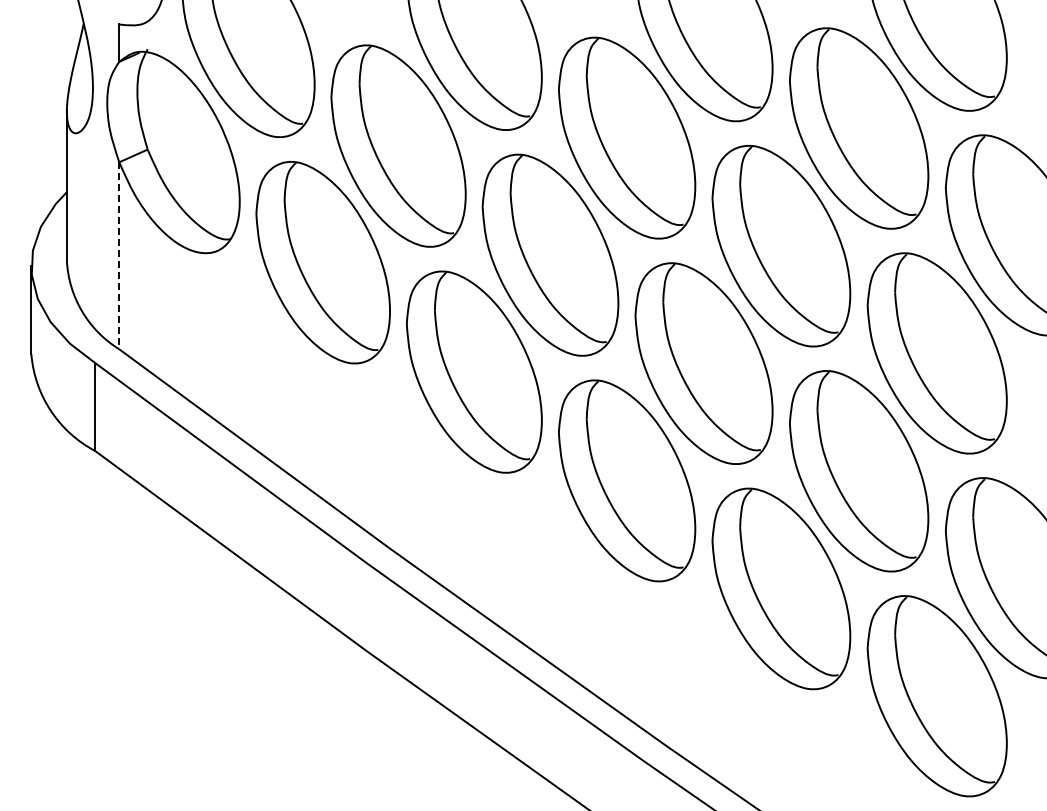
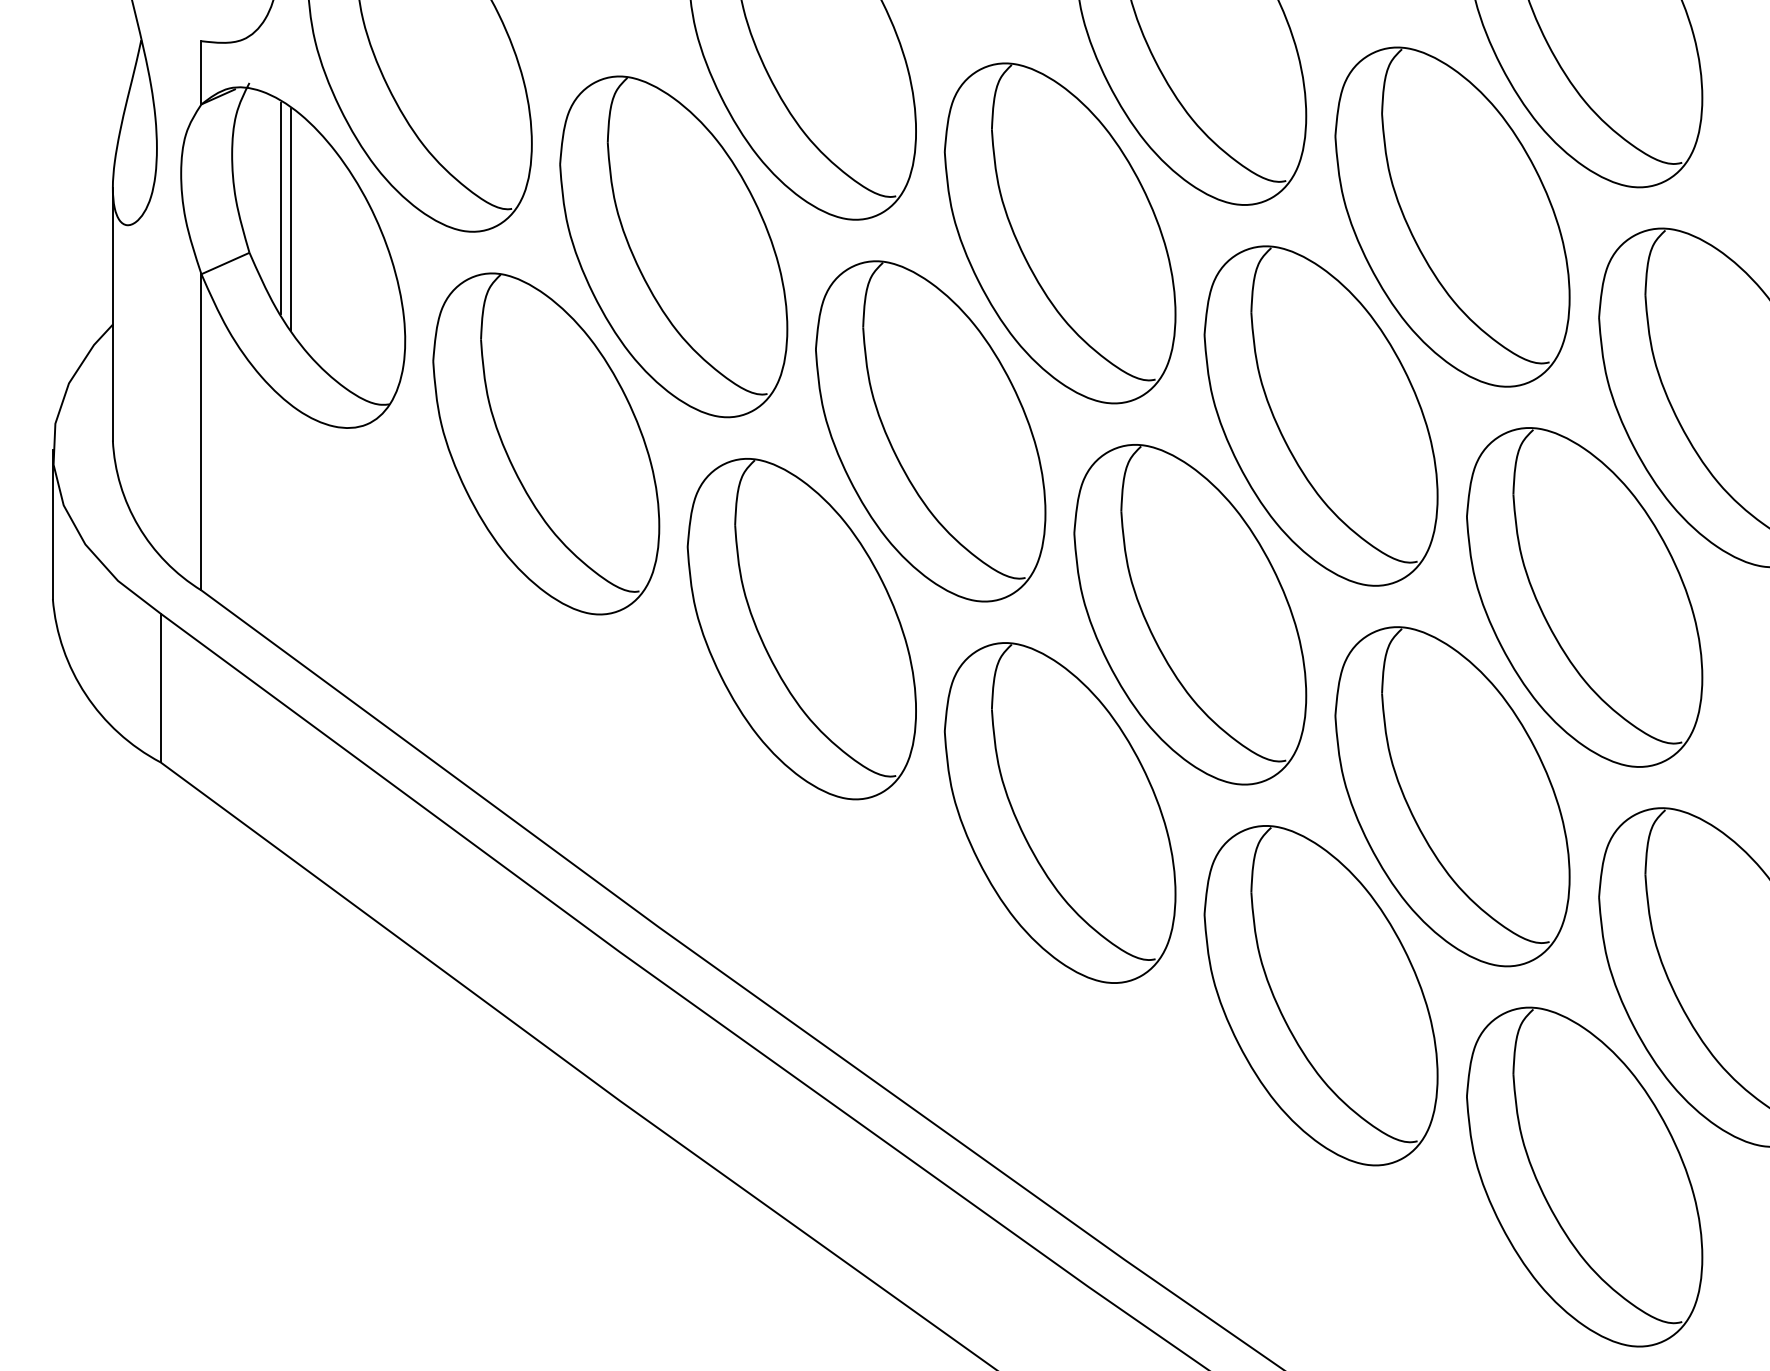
line: (166, 123) -> (281, 208), added
line: (172, 129) -> (291, 218), added
line: (119, 256) -> (201, 433), dashed -> solid

